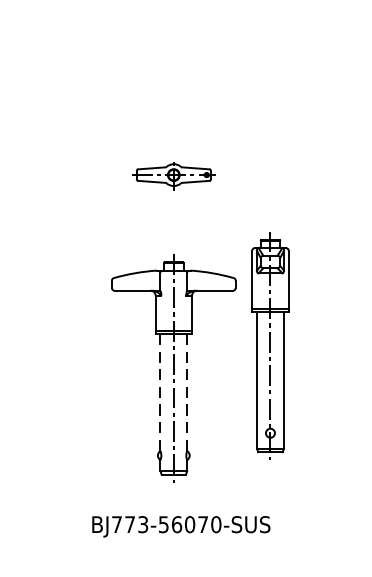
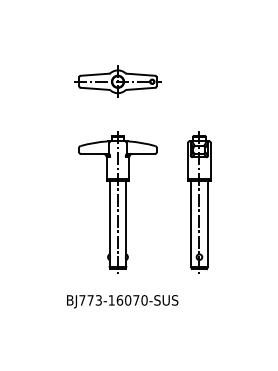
part: (173, 174) -> (117, 81), size x1.67
part: (270, 345) -> (199, 202), moved
line: (160, 392) -> (109, 217), dashed -> solid
line: (187, 392) -> (126, 217), dashed -> solid
text: (163, 524) -> (111, 300), BJ773-56070-SUS -> BJ773-16070-SUS

